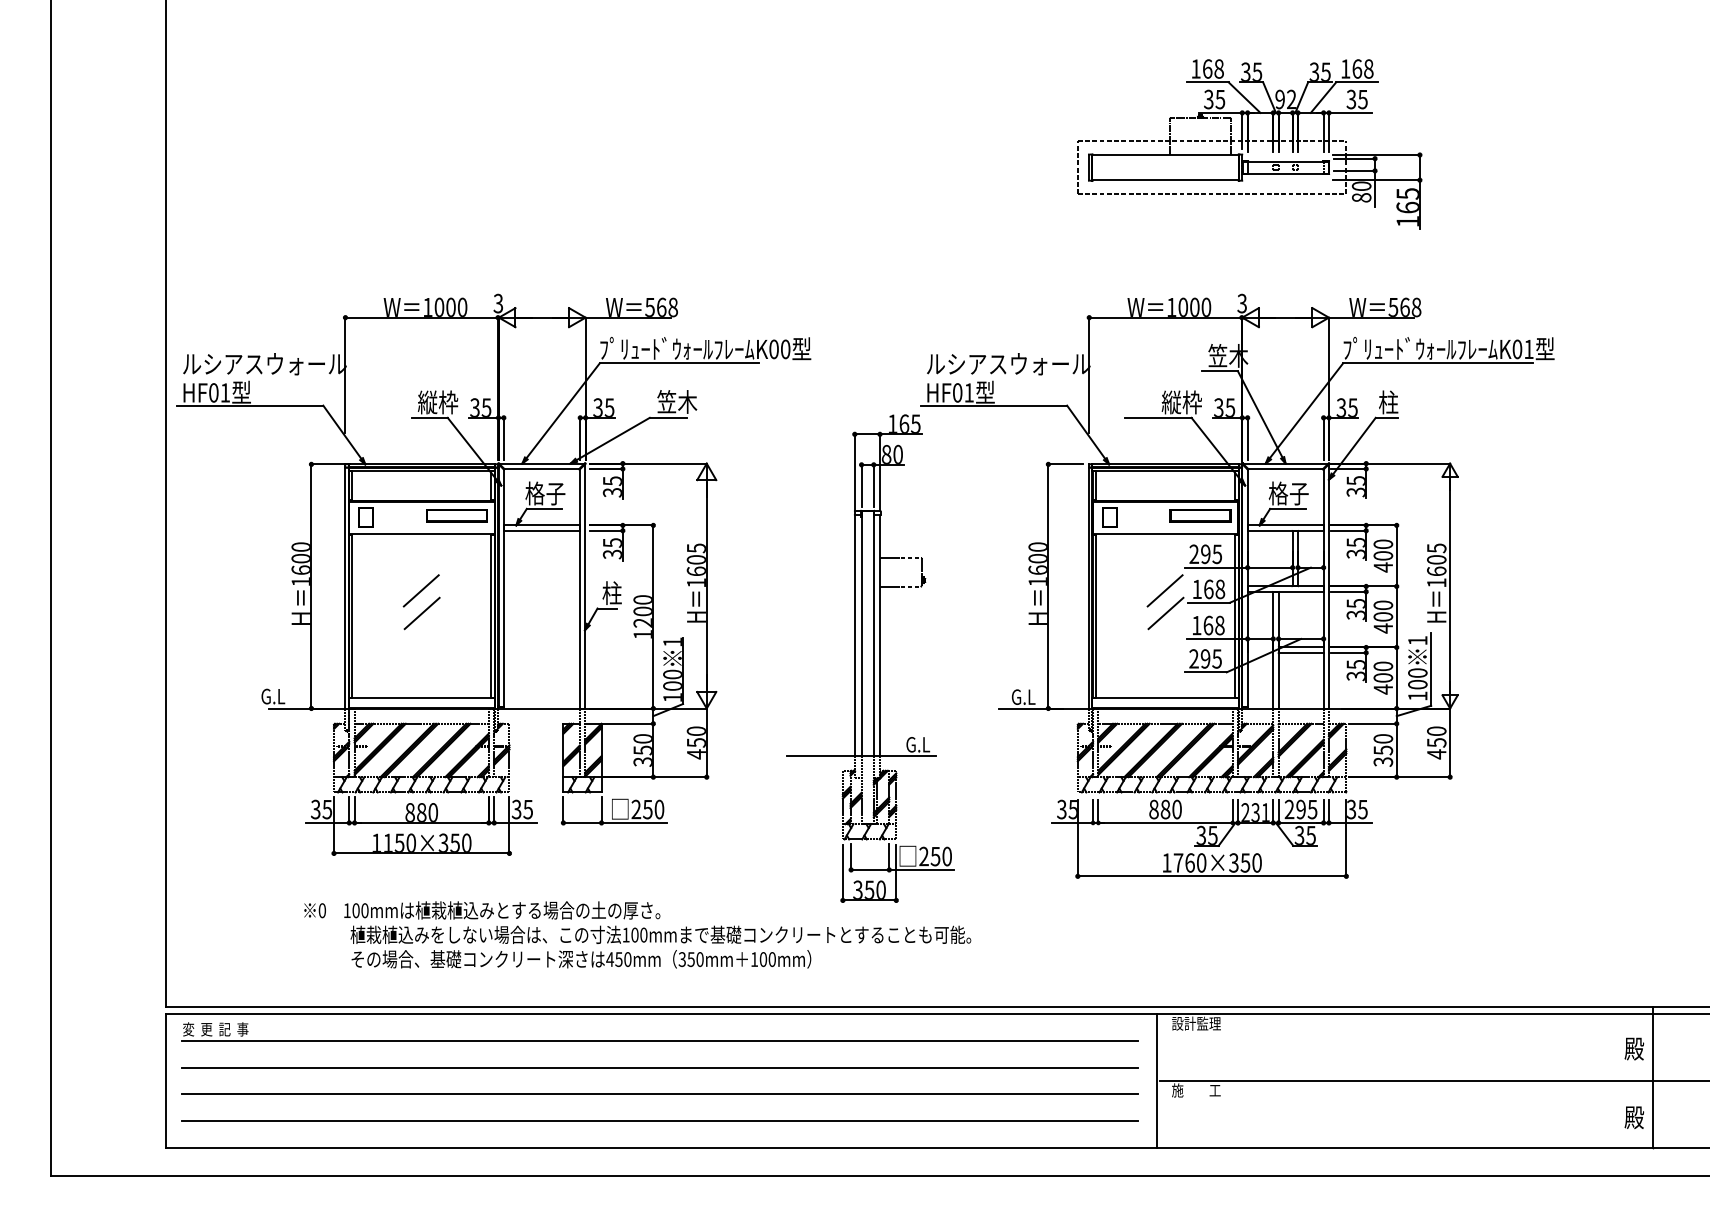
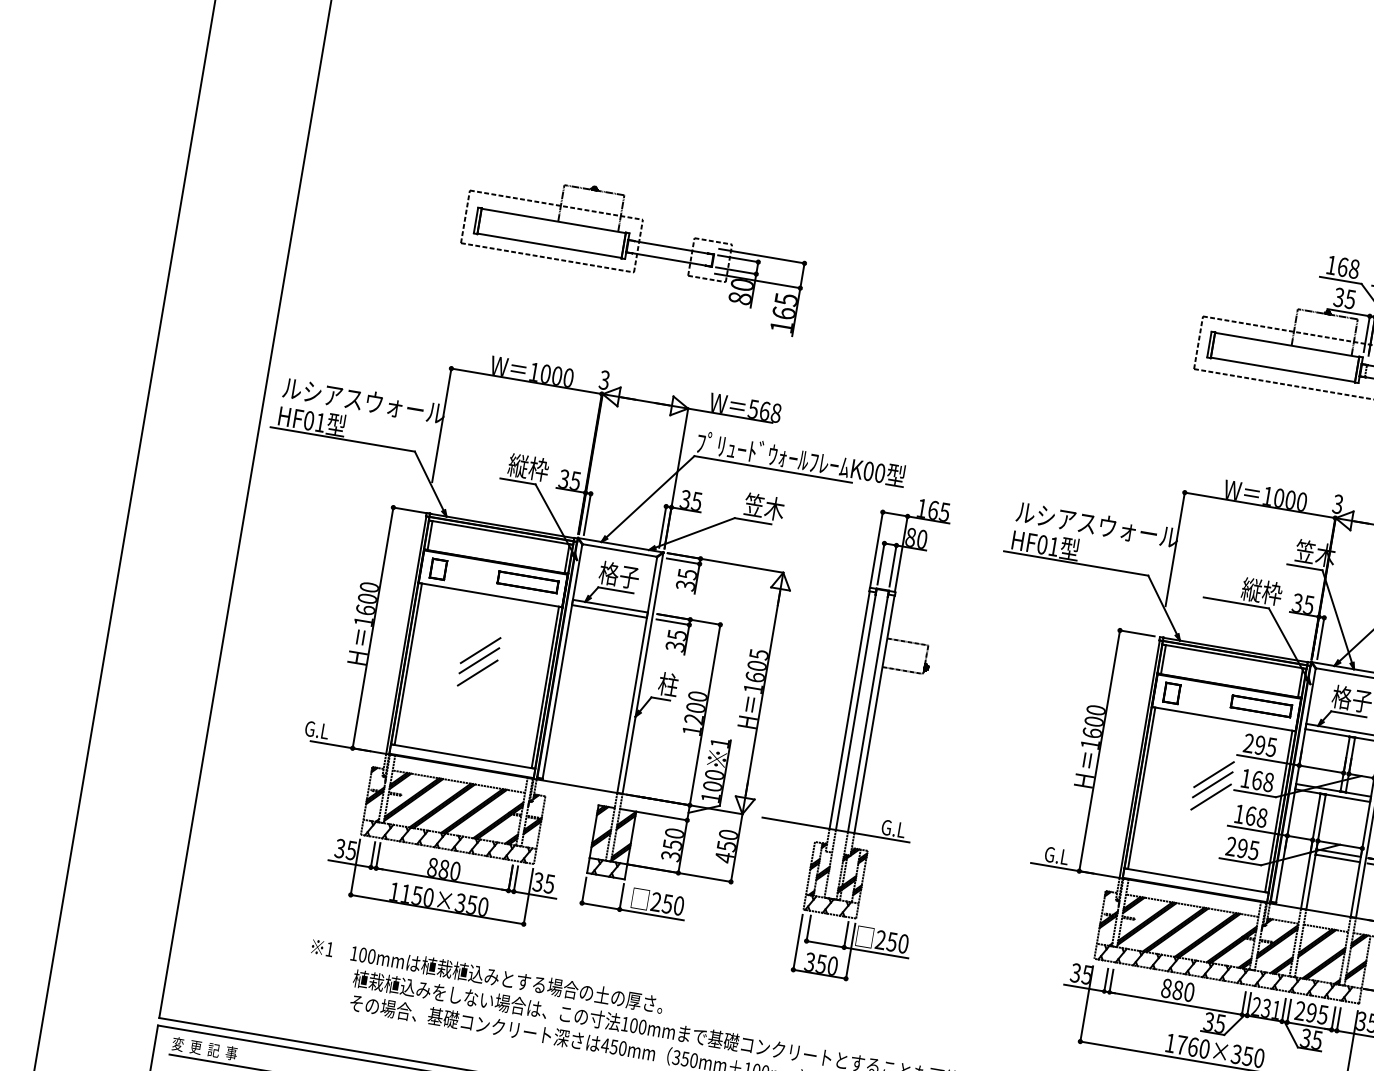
part: (505, 171) -> (633, 251), added
line: (421, 600) -> (479, 660), added
line: (1165, 600) -> (1212, 784), added
part: (870, 658) -> (860, 735), moved
text: (321, 910) -> (328, 949), 0 -> 1

